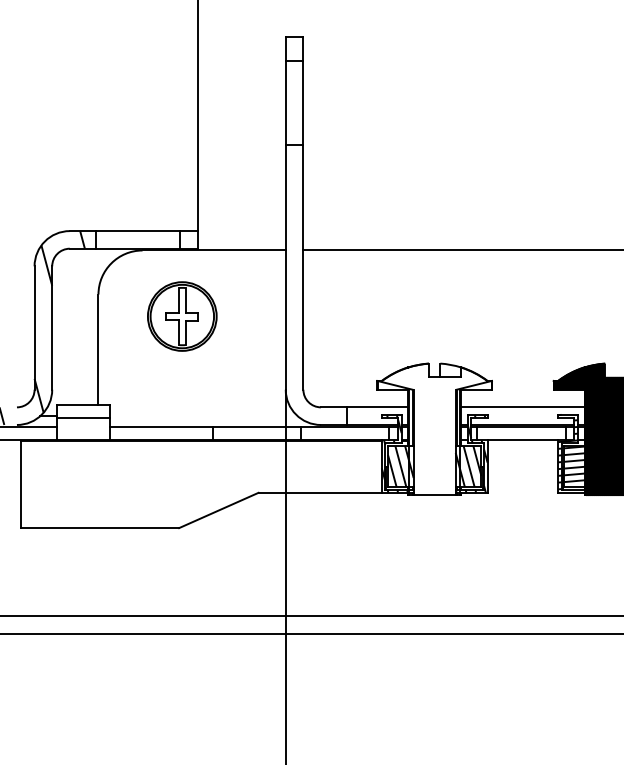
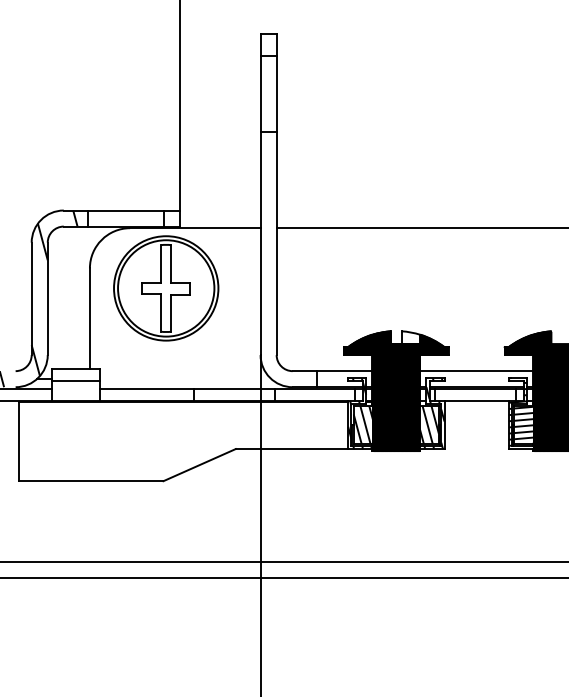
part: (182, 316) -> (166, 288), size x1.67
hatch: (434, 429) -> (396, 391), added

